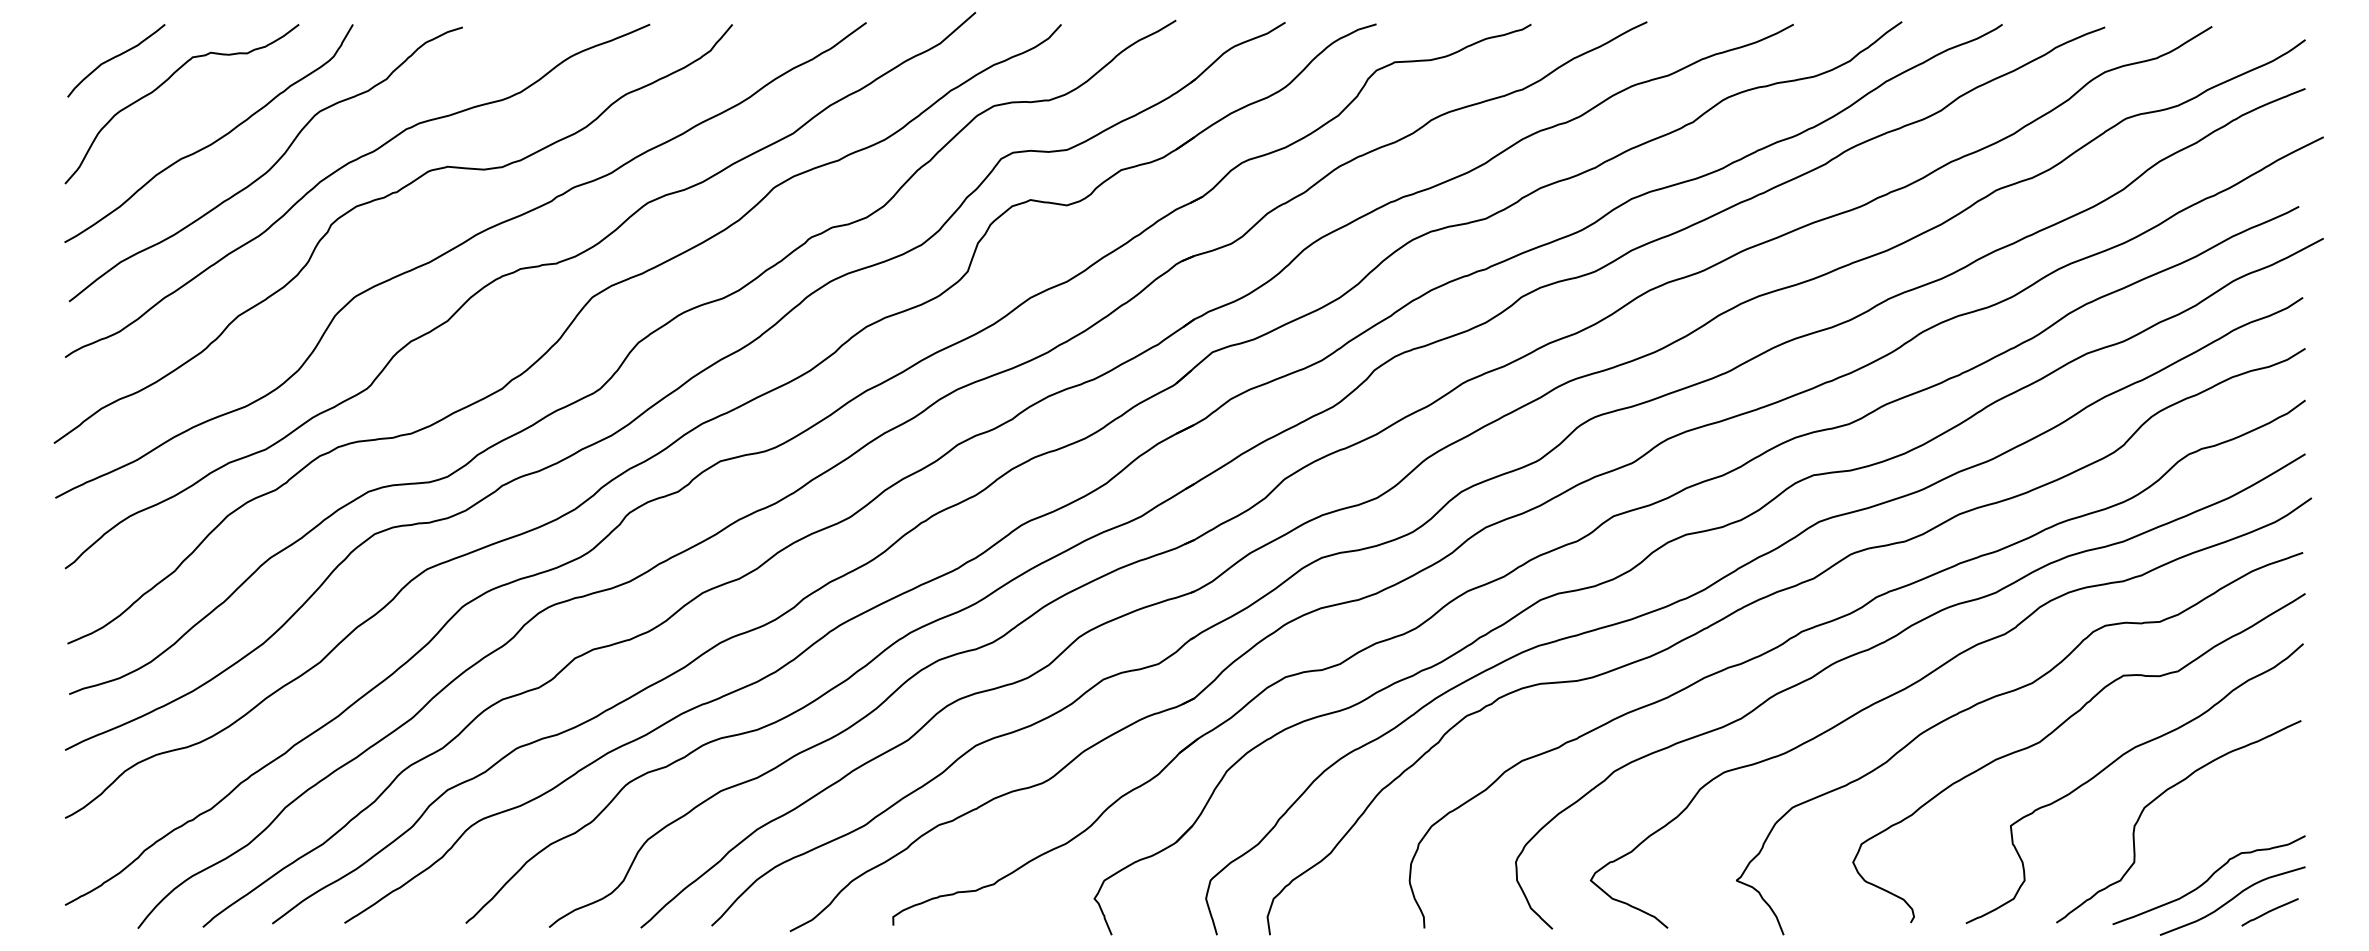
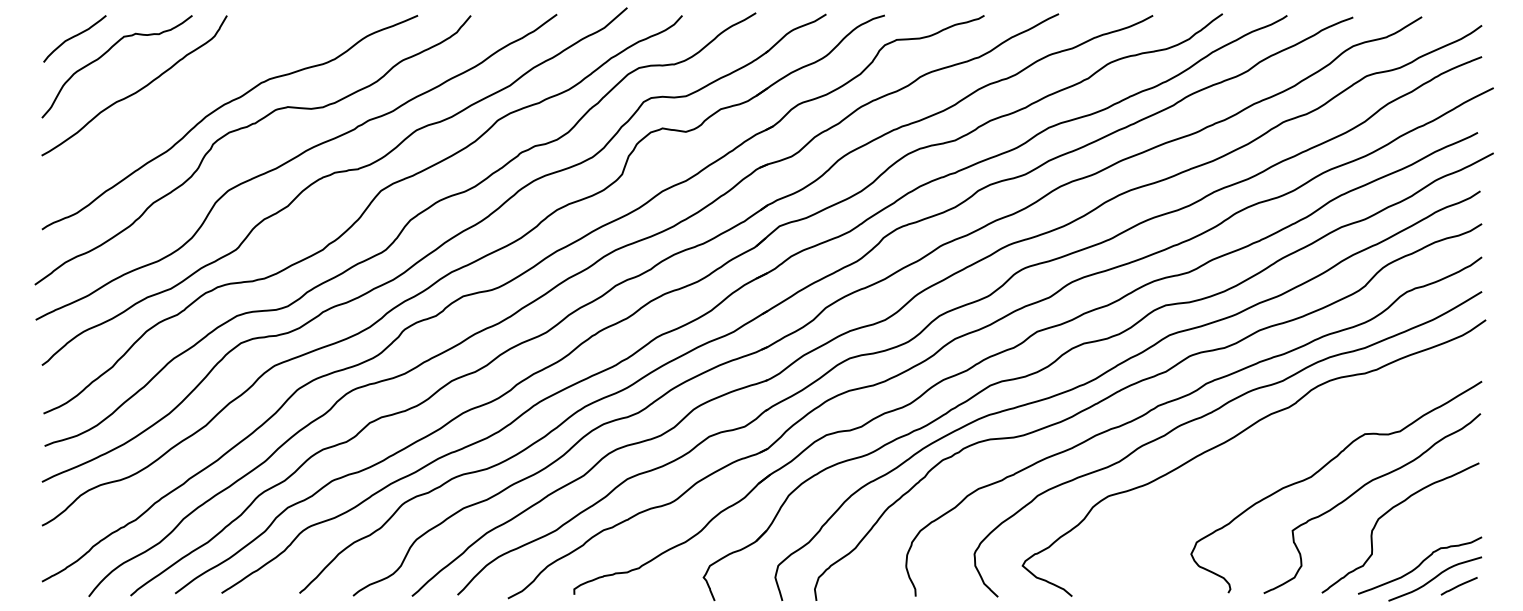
curve: (269, 167) -> (173, 107), removed
curve: (2001, 696) -> (1286, 447), removed

